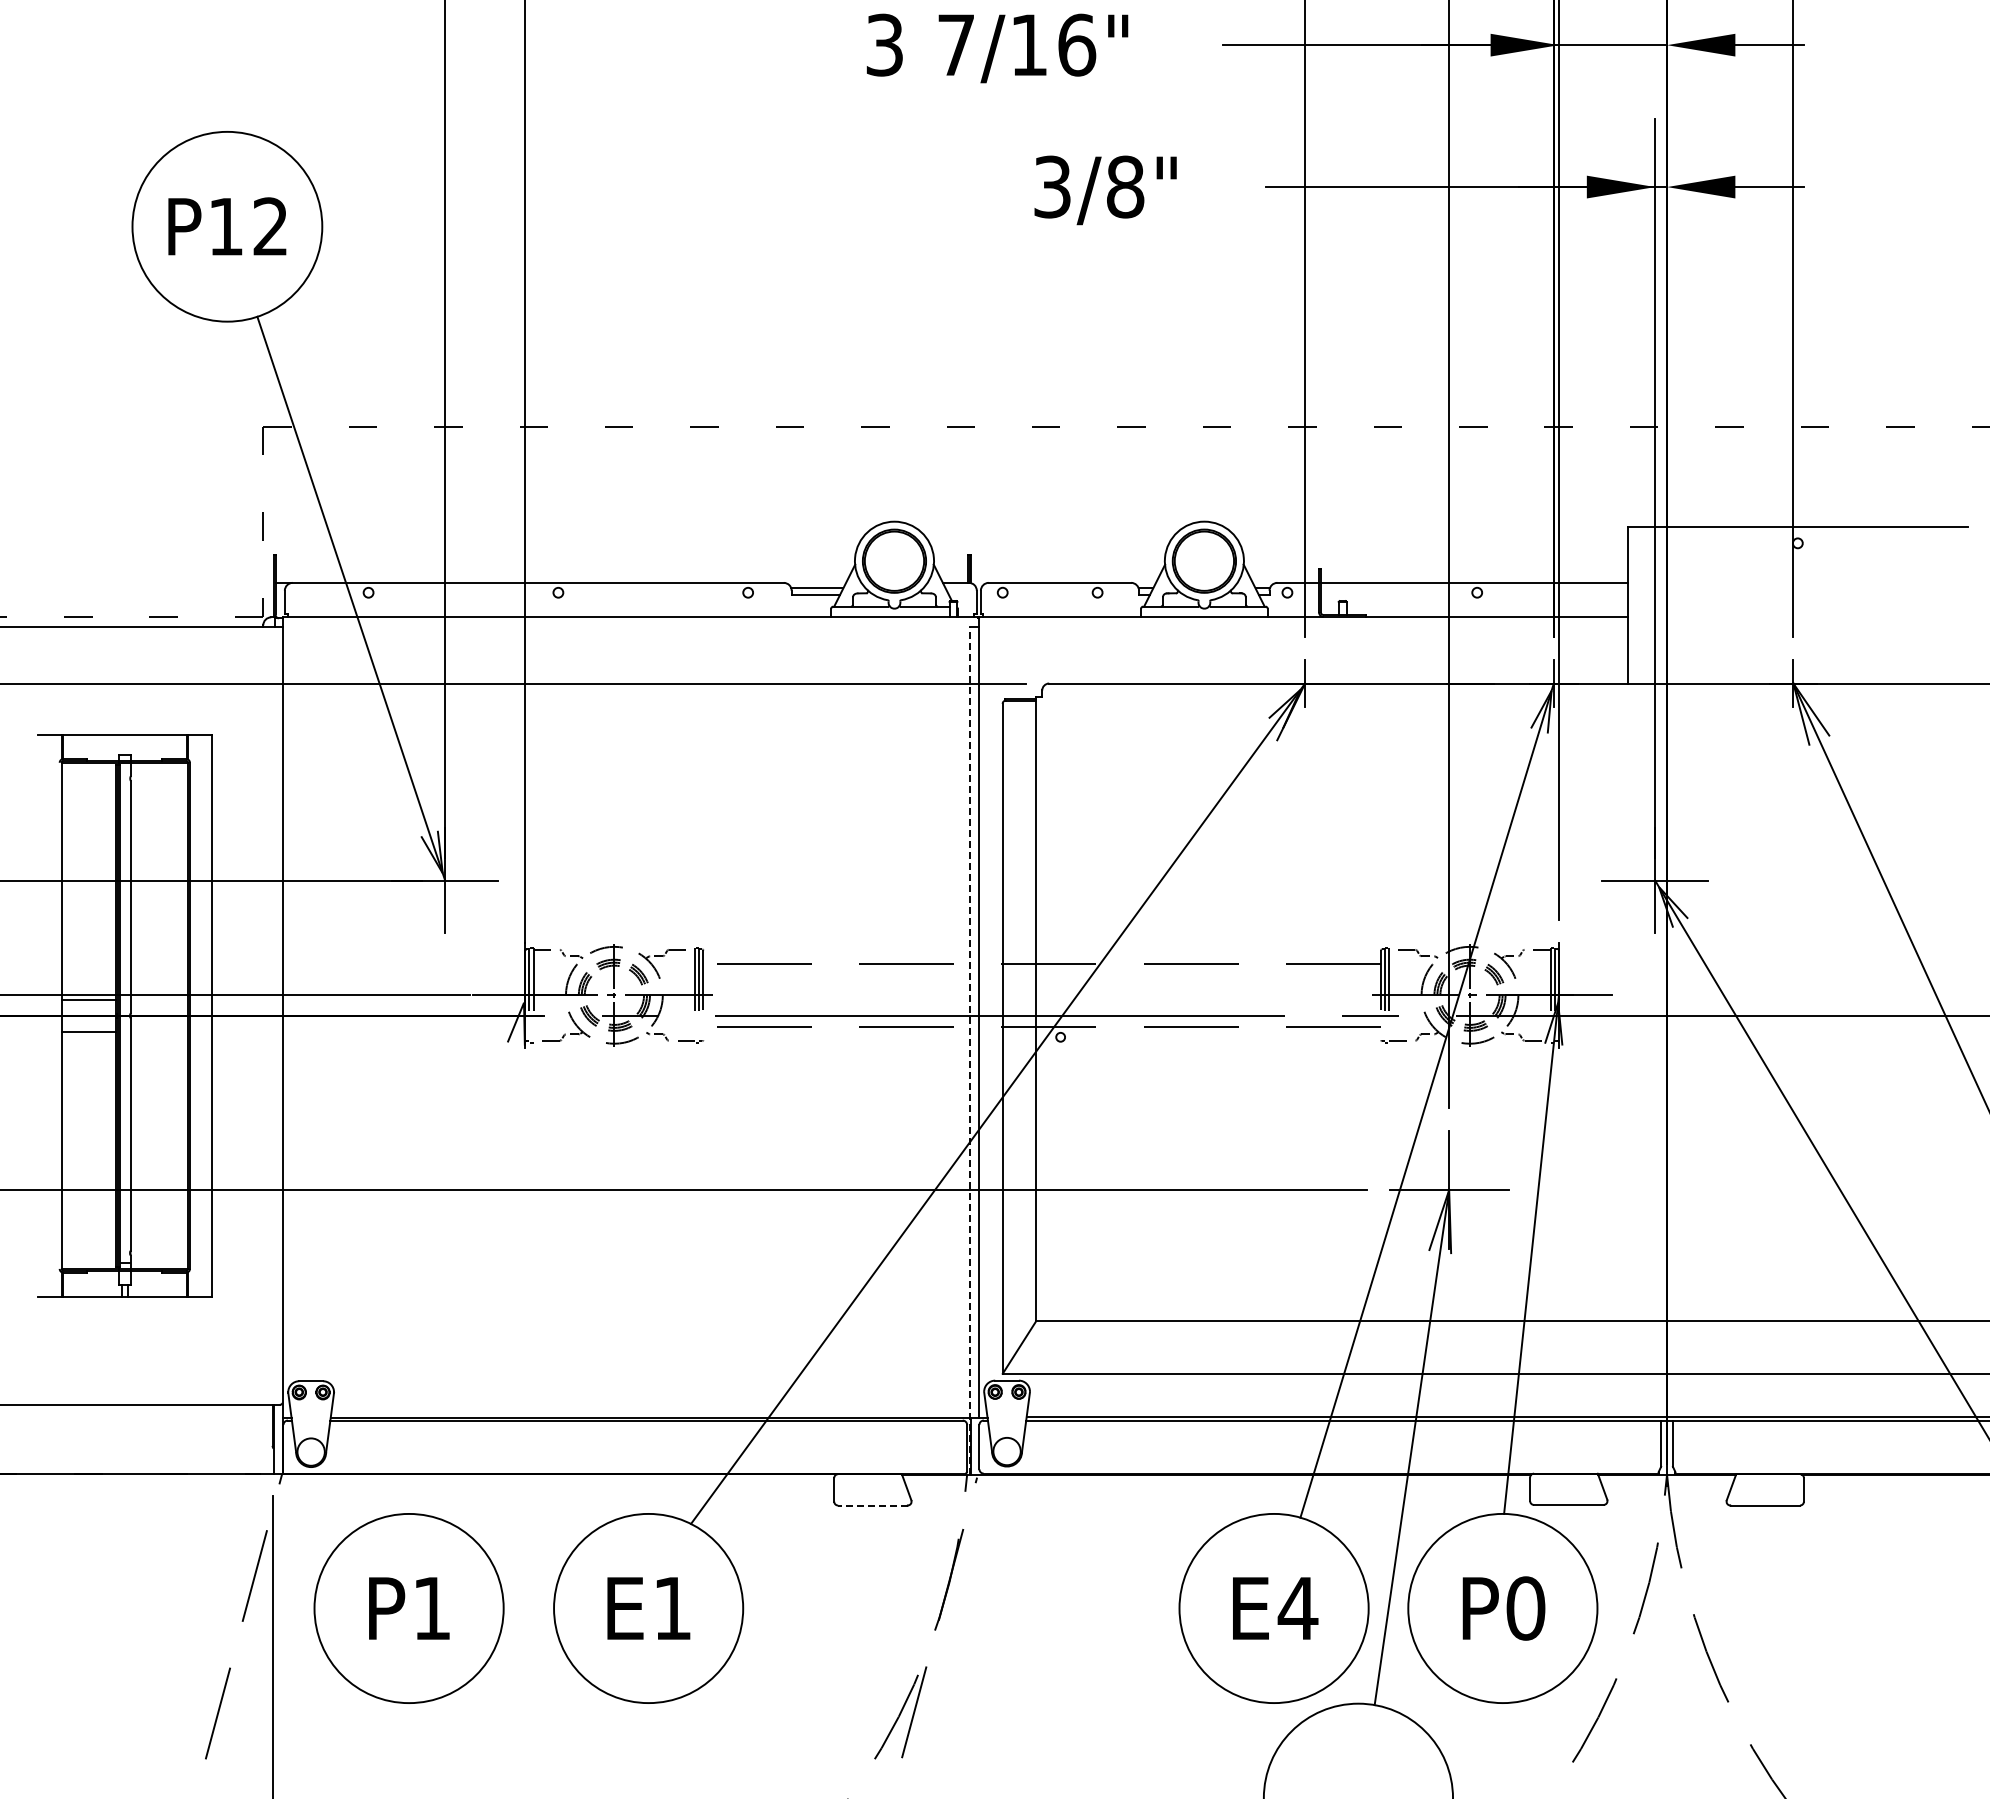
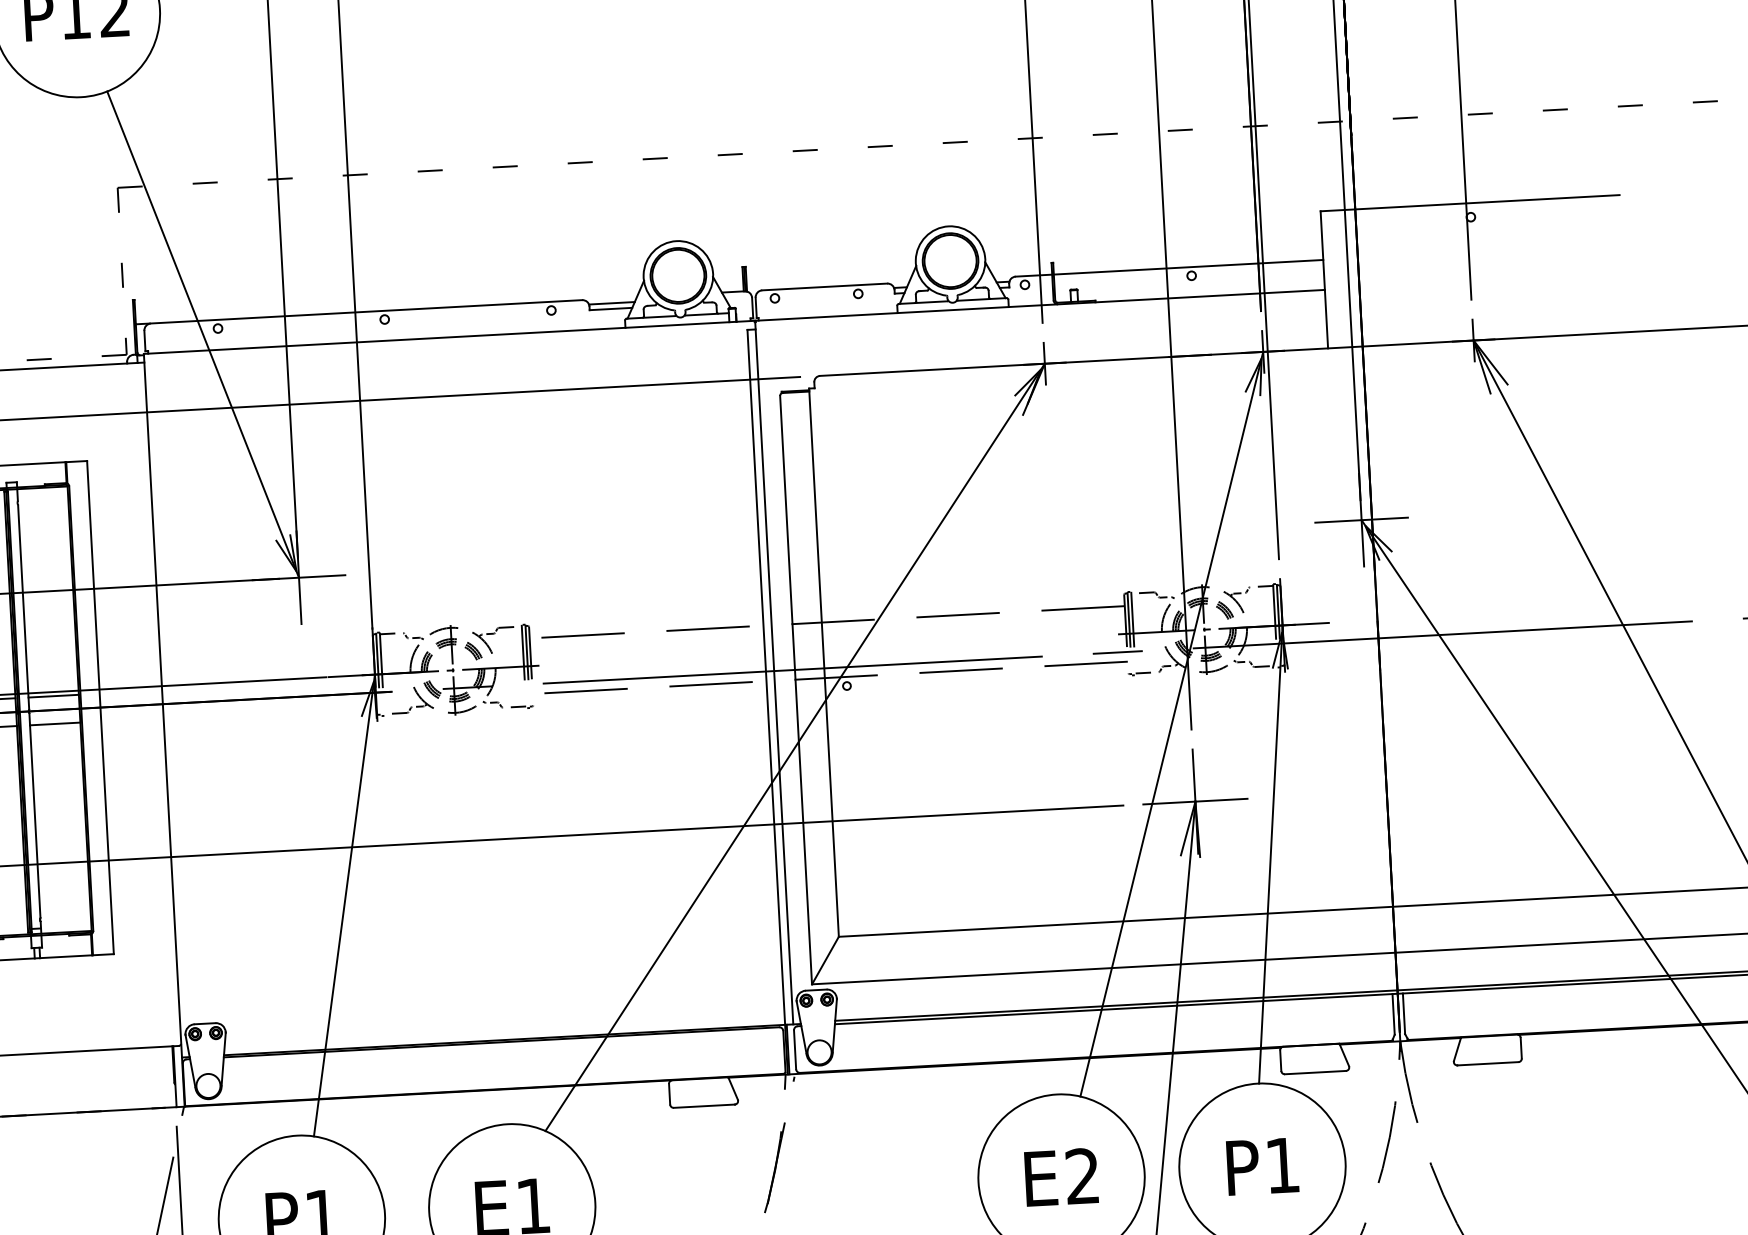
line: (159, 1000) -> (53, 696), added
line: (159, 1031) -> (55, 723), added
line: (969, 1050) -> (767, 701), dashed -> solid
line: (476, 1255) -> (344, 905), added
line: (872, 1505) -> (703, 1106), dashed -> solid
text: (1297, 1607) -> (1082, 1175), E4 -> E2
text: (1525, 1608) -> (1282, 1165), P0 -> P1

